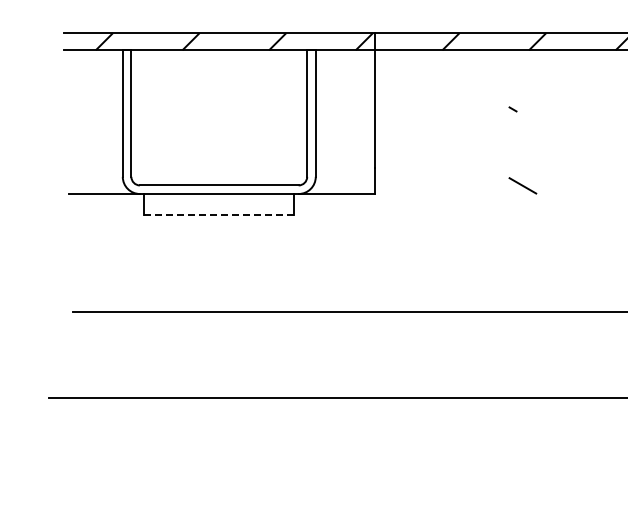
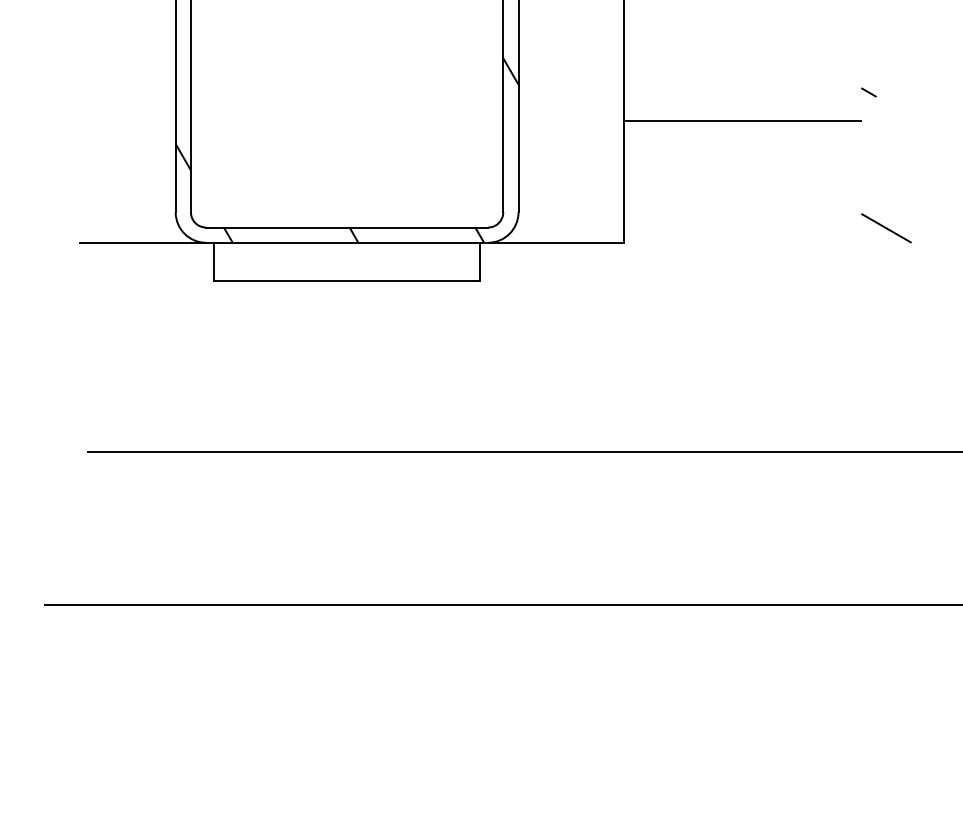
line: (441, 125) -> (741, 121), added
hatch: (218, 142) -> (345, 151), added
line: (219, 215) -> (347, 280), dashed -> solid

